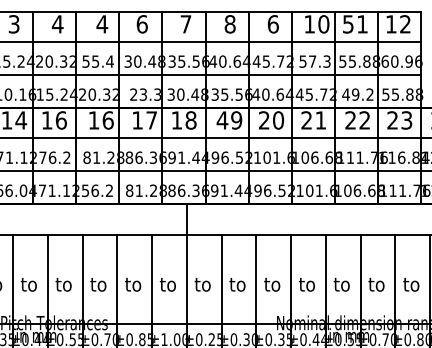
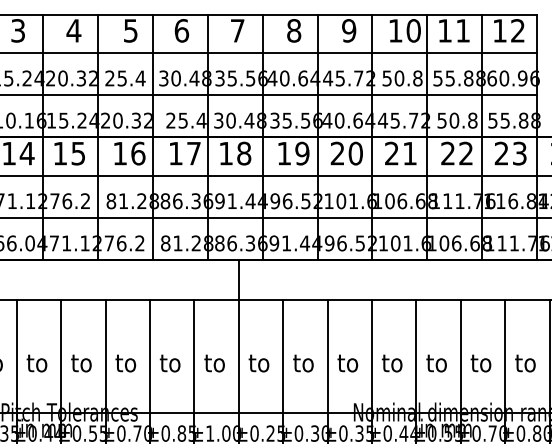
text: (102, 24) -> (131, 31), 4 -> 5
text: (272, 24) -> (348, 31), 6 -> 9
text: (348, 24) -> (445, 31), 51 -> 11
text: (85, 61) -> (109, 78), 55.4 -> 25.4
text: (319, 61) -> (408, 78), 57.3 -> 50.8
text: (150, 94) -> (192, 120), 23.3 -> 25.4
text: (357, 94) -> (456, 120), 49.2 -> 50.8
text: (60, 120) -> (77, 153), 16 -> 15
text: (222, 120) -> (284, 153), 49 -> 19
text: (85, 190) -> (109, 243), 56.2 -> 76.2

